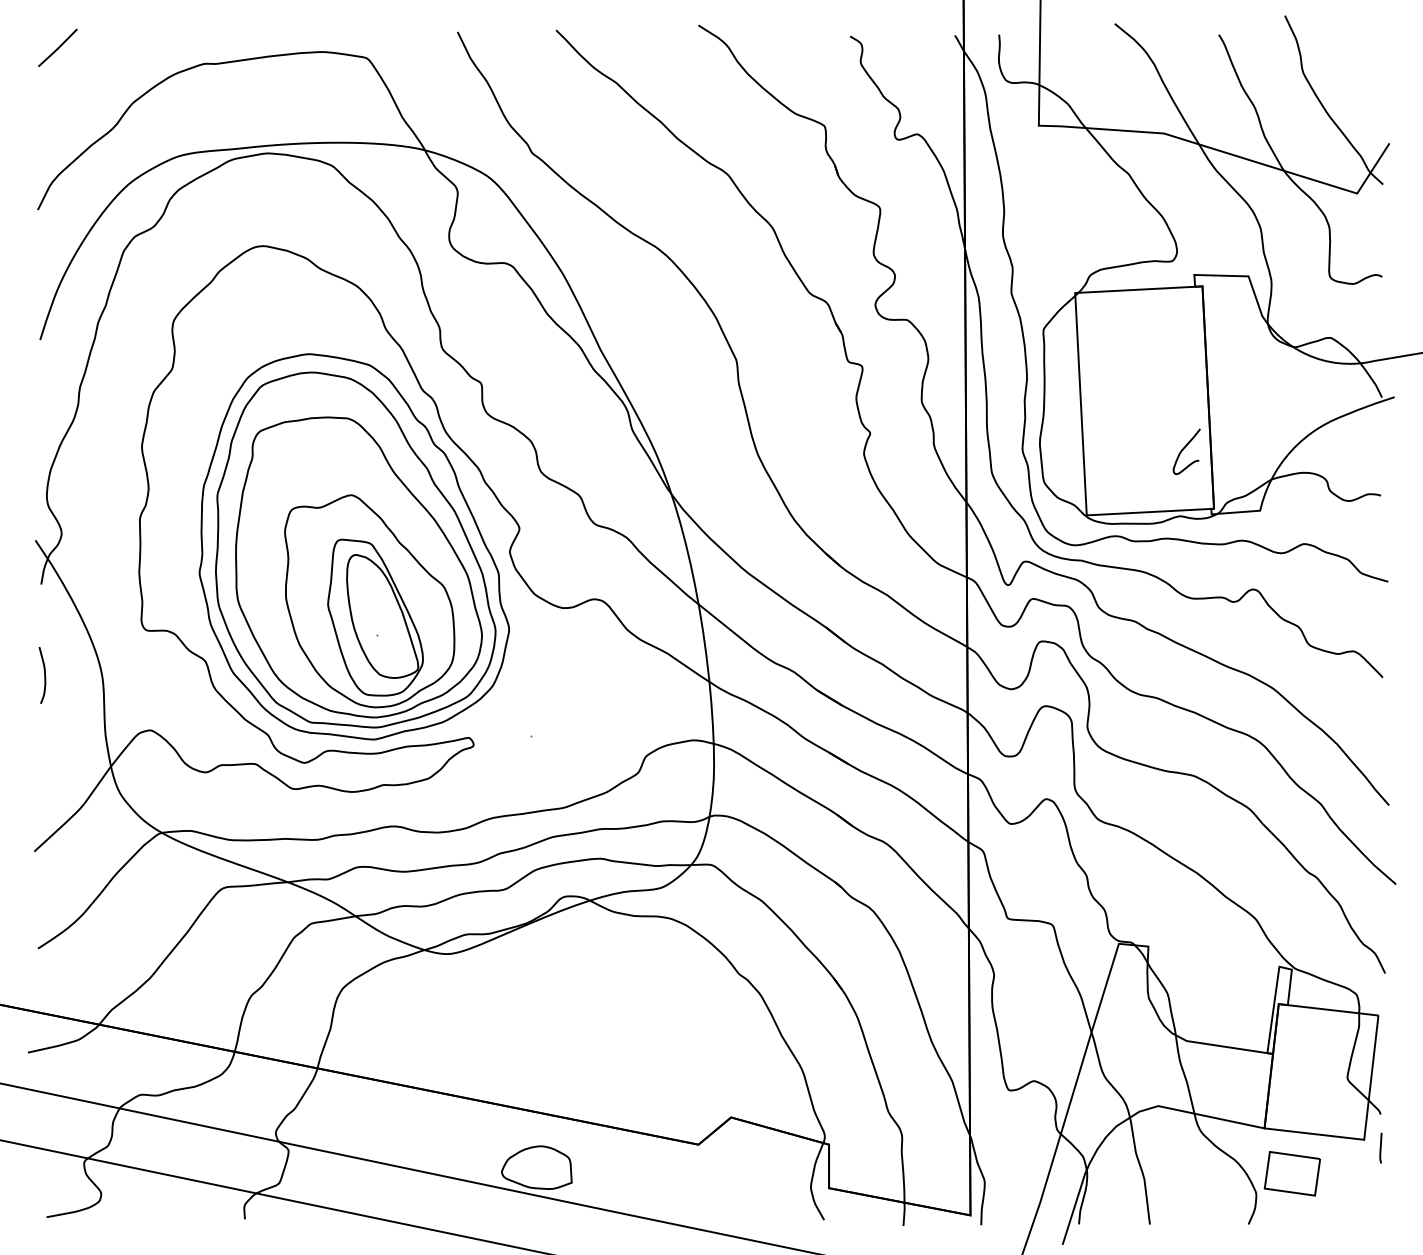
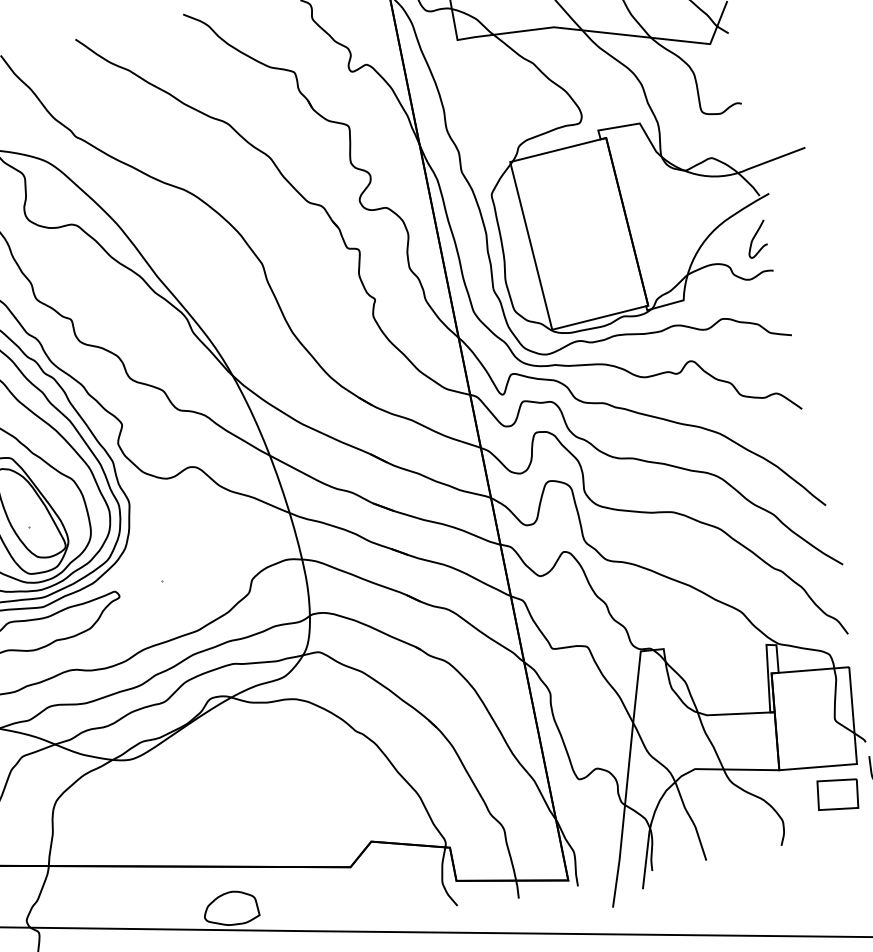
curve: (1184, 449) -> (754, 237), moved
part: (1291, 1173) -> (837, 794), moved

